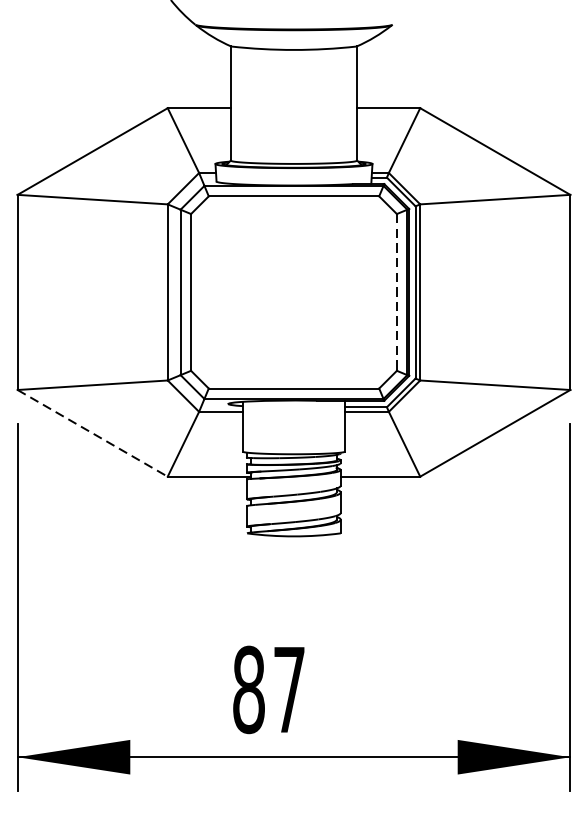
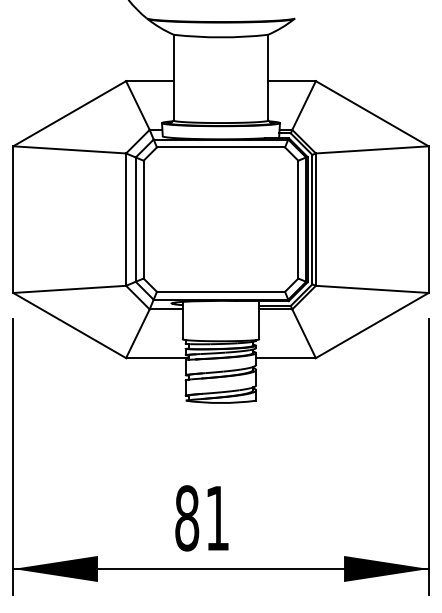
line: (397, 292) -> (298, 219), dashed -> solid
line: (93, 433) -> (70, 325), dashed -> solid
text: (289, 690) -> (217, 518), 87 -> 81

